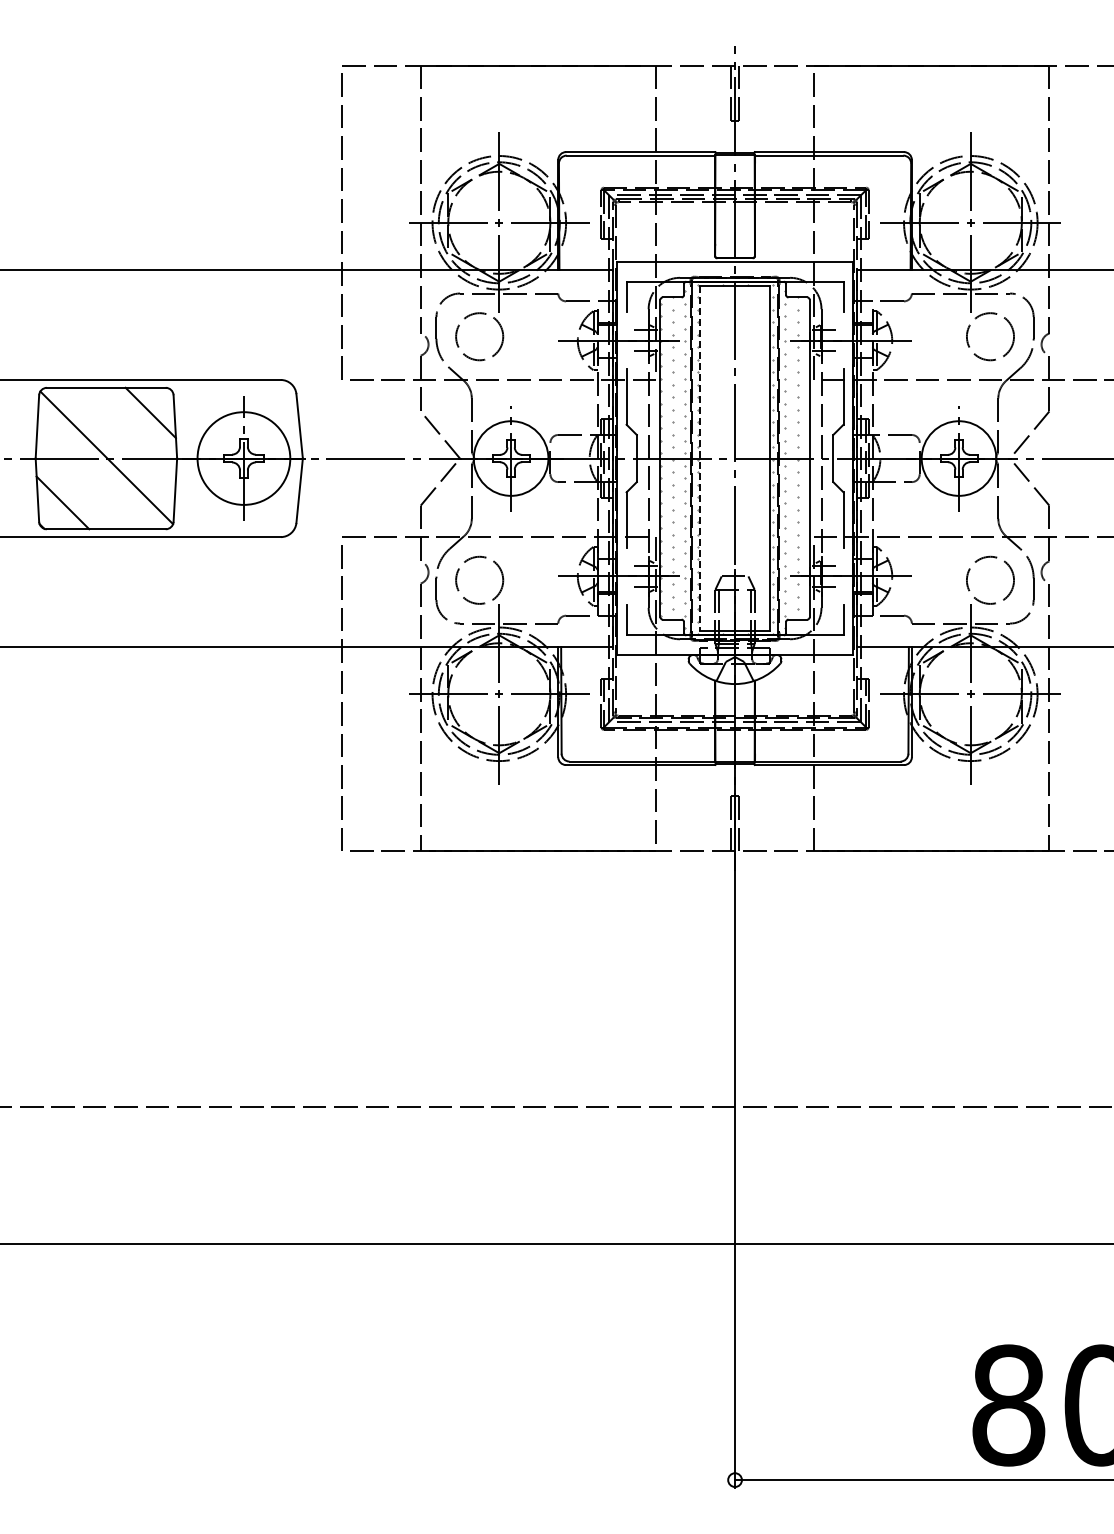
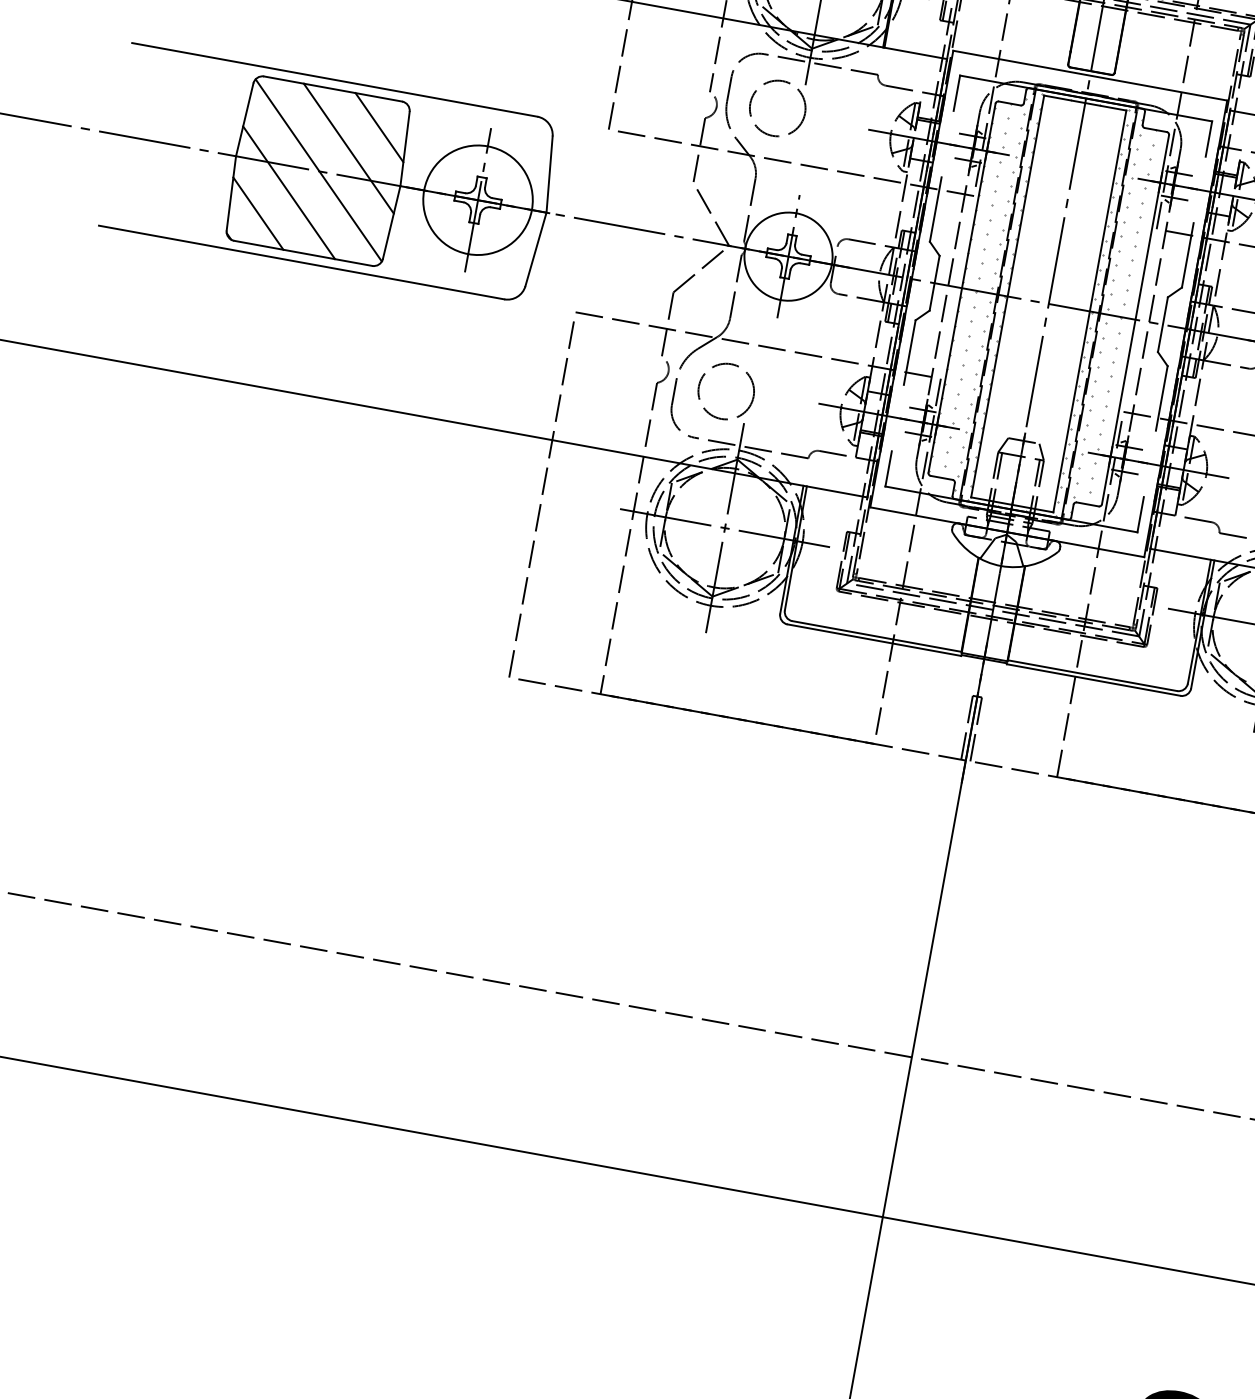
line: (128, 434) -> (348, 147), added
line: (699, 458) -> (1007, 296), dashed -> solid
line: (85, 480) -> (289, 192), added

